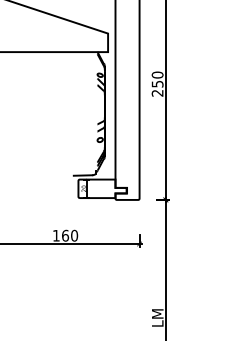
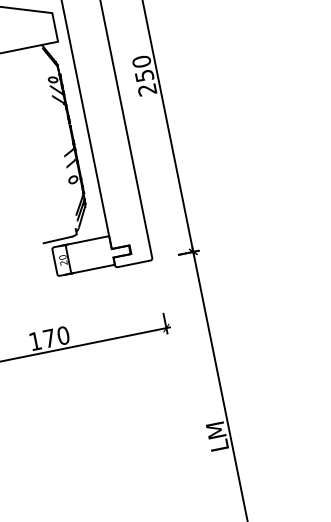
text: (65, 235) -> (49, 338), 160 -> 170

